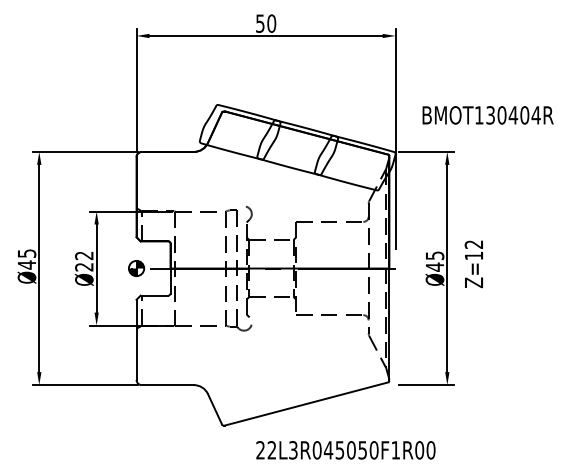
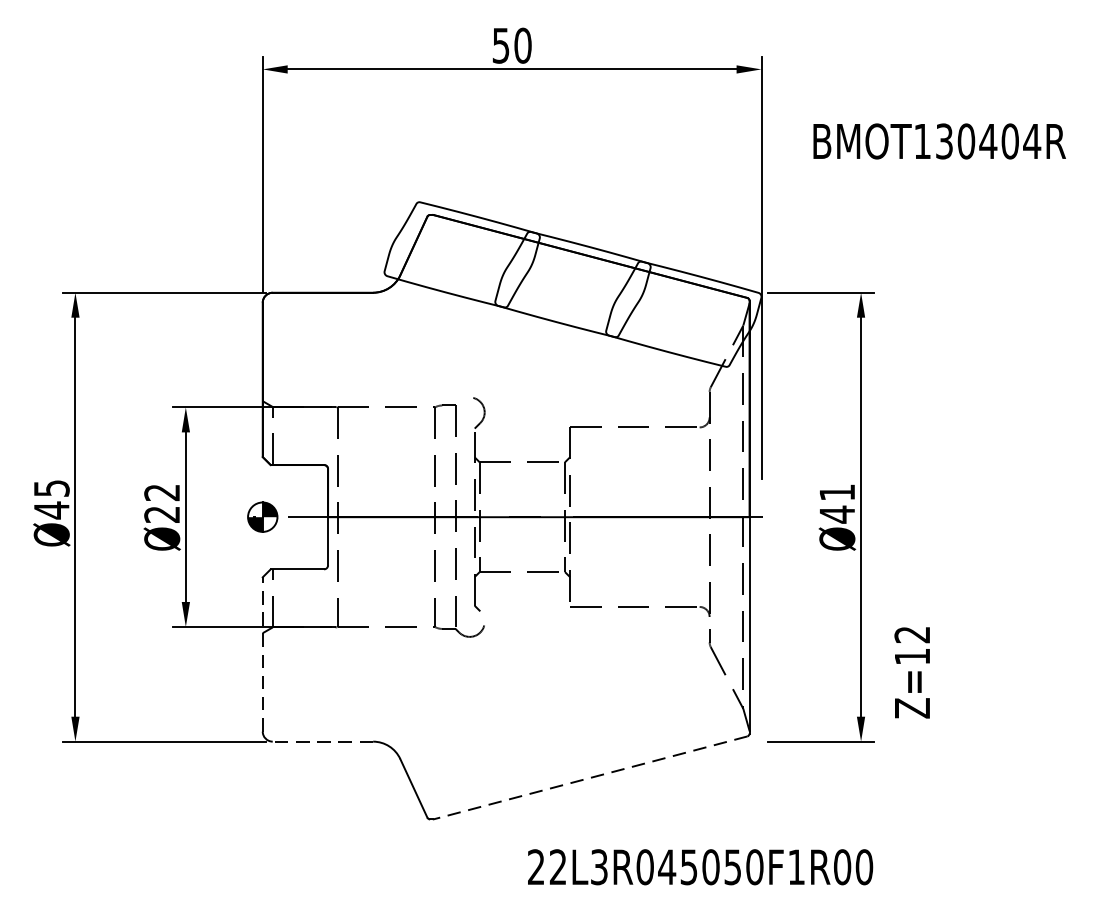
text: (487, 115) -> (938, 141), moved
text: (435, 255) -> (838, 492), Ø45 -> Ø41
text: (473, 264) -> (911, 673), moved
line: (136, 339) -> (262, 653), solid -> dashed
line: (167, 385) -> (322, 742), solid -> dashed
line: (306, 404) -> (589, 779), solid -> dashed
text: (345, 450) -> (699, 867), moved

